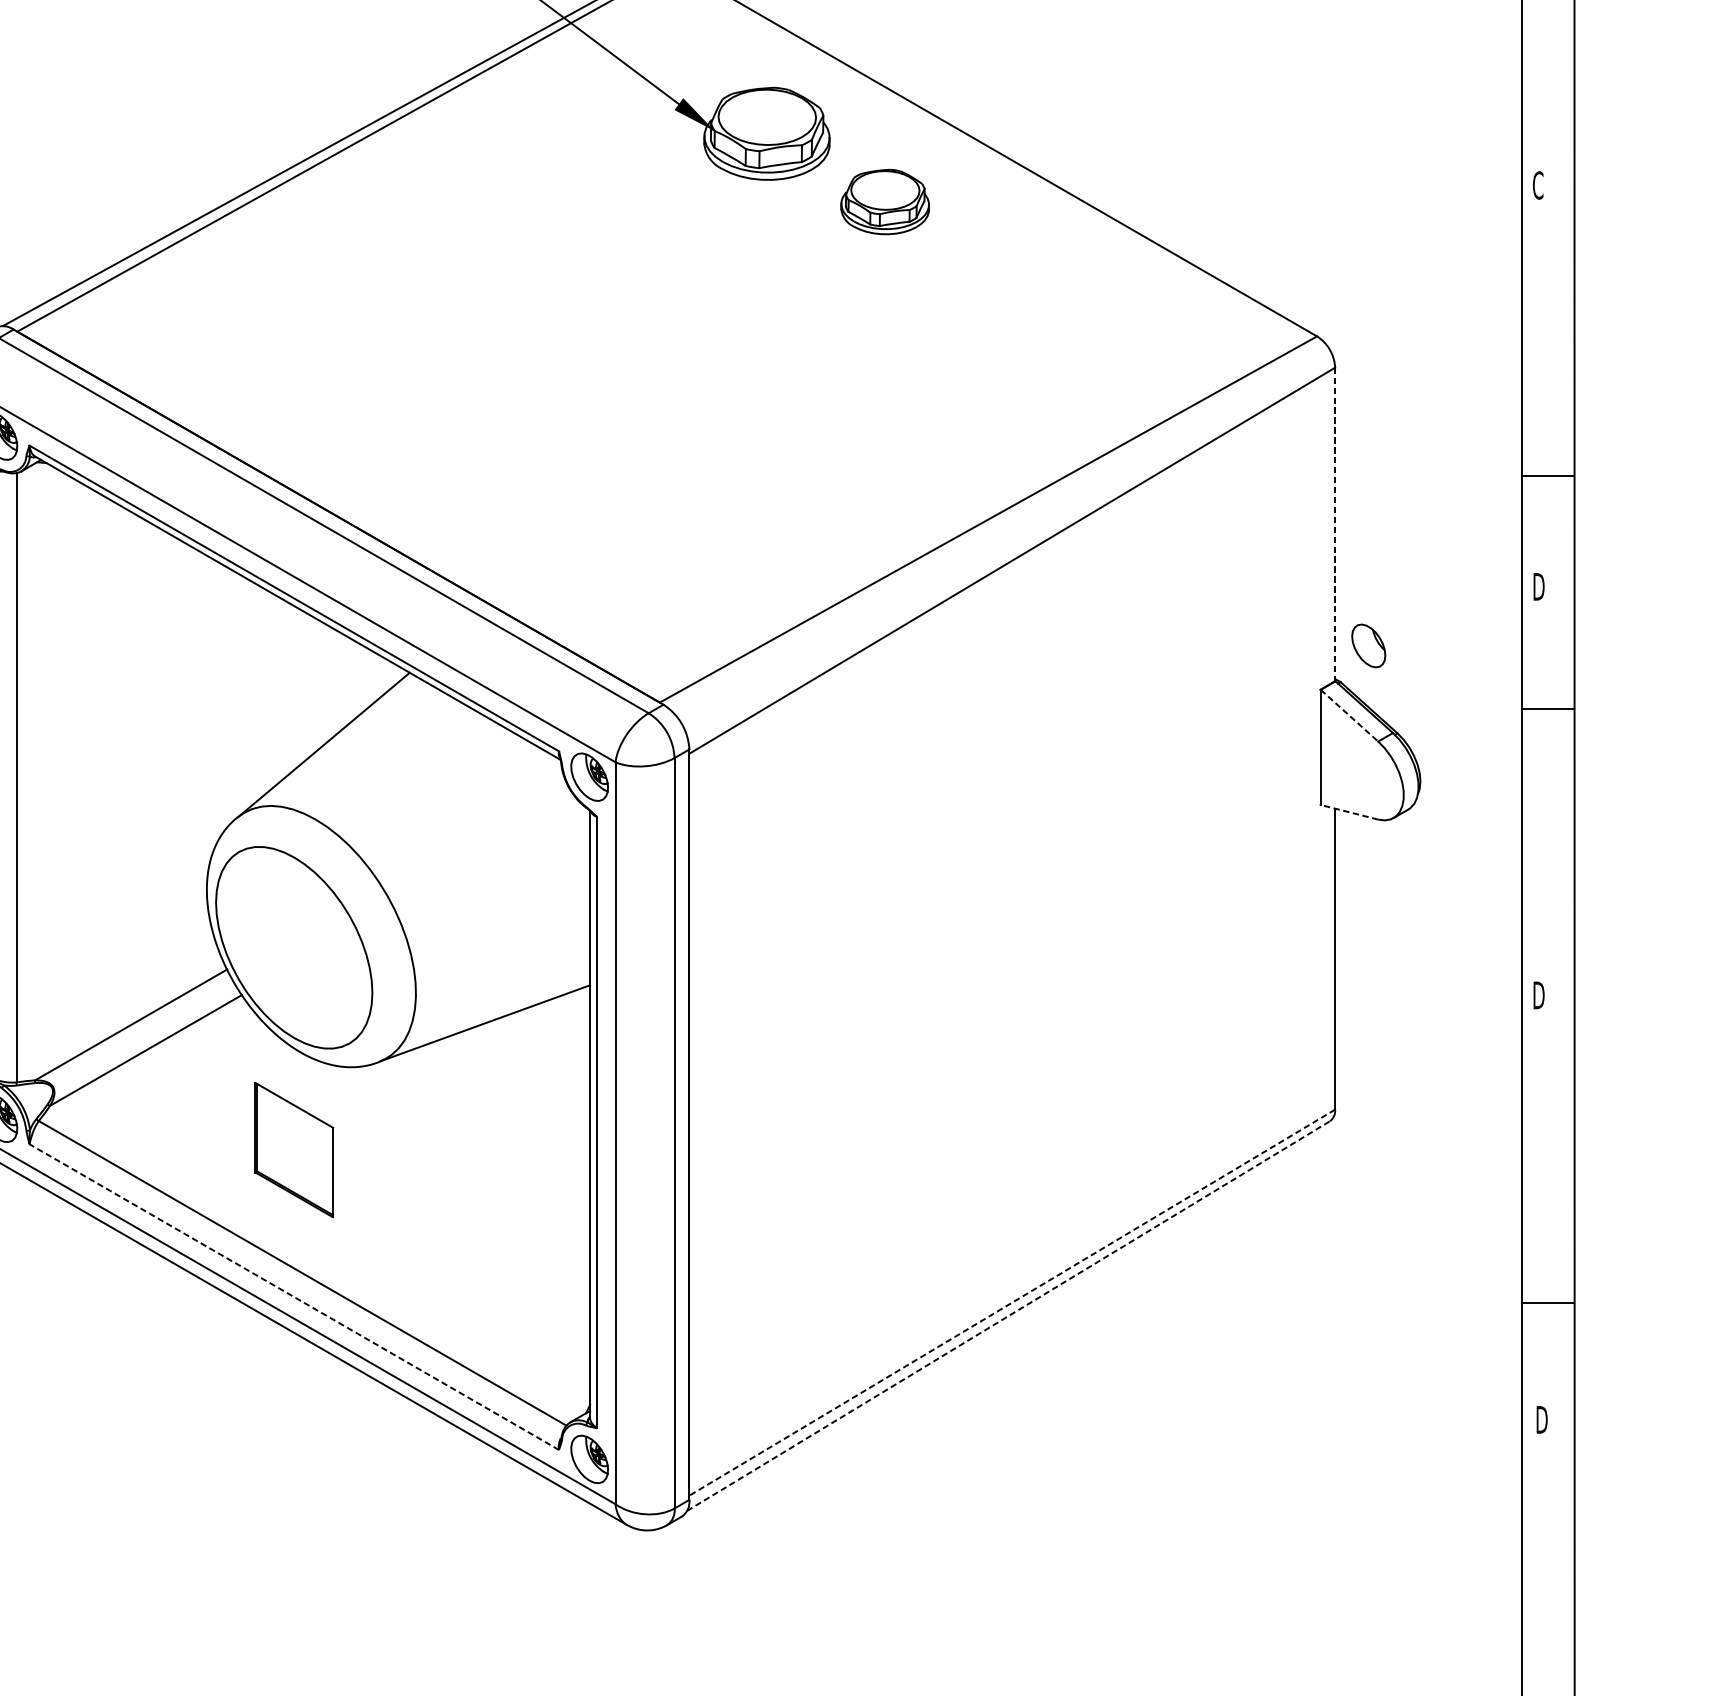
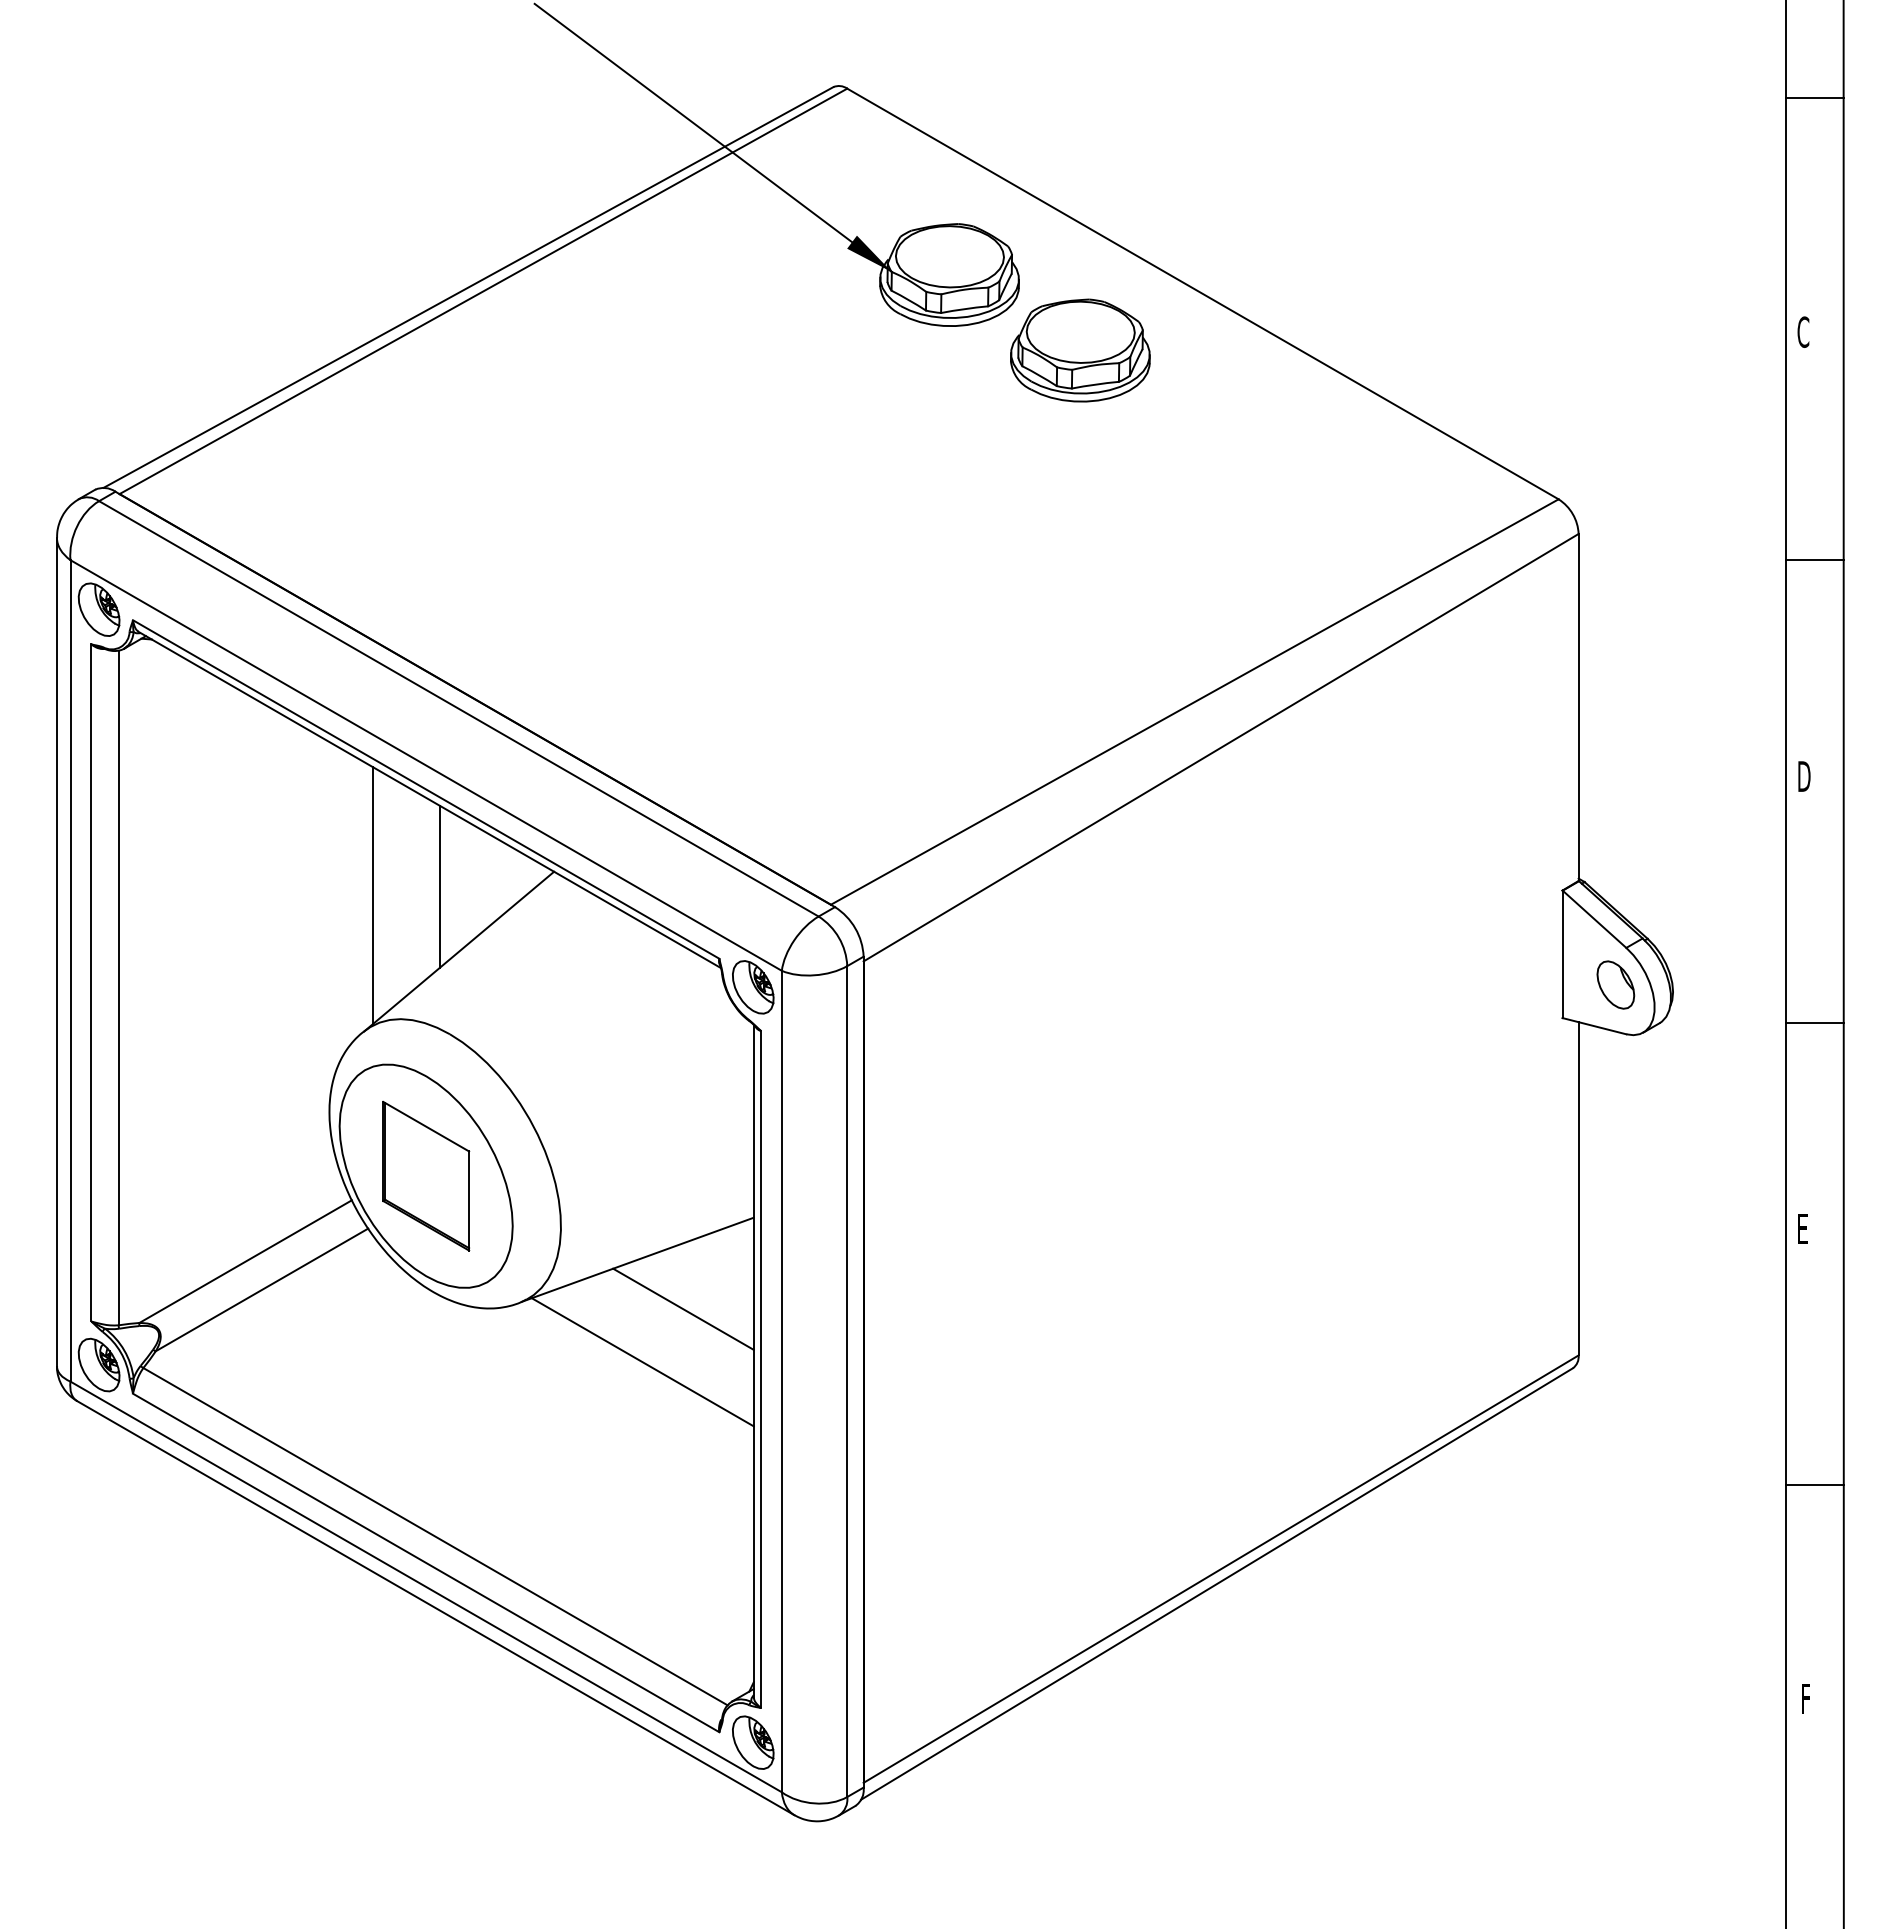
part: (885, 201) -> (1080, 350), size x1.43
line: (1548, 476) -> (1814, 560), moved
line: (1335, 524) -> (1578, 707), dashed -> solid
part: (1368, 645) -> (1615, 984), moved
line: (306, 686) -> (439, 886), added
line: (246, 694) -> (373, 895), added
line: (1548, 708) -> (1814, 1022), moved
line: (1349, 715) -> (1594, 919), dashed -> solid
line: (1349, 812) -> (1594, 1026), dashed -> solid
text: (1539, 995) -> (1804, 1228), D -> E
line: (526, 1067) -> (683, 1308), added
line: (489, 1116) -> (642, 1362), added
part: (294, 1149) -> (426, 1175), moved
line: (294, 1296) -> (426, 1562), dashed -> solid
line: (1012, 1302) -> (1221, 1569), dashed -> solid
line: (1548, 1302) -> (1814, 1485), moved
line: (1008, 1315) -> (1217, 1583), dashed -> solid
text: (1541, 1419) -> (1807, 1698), D -> F

